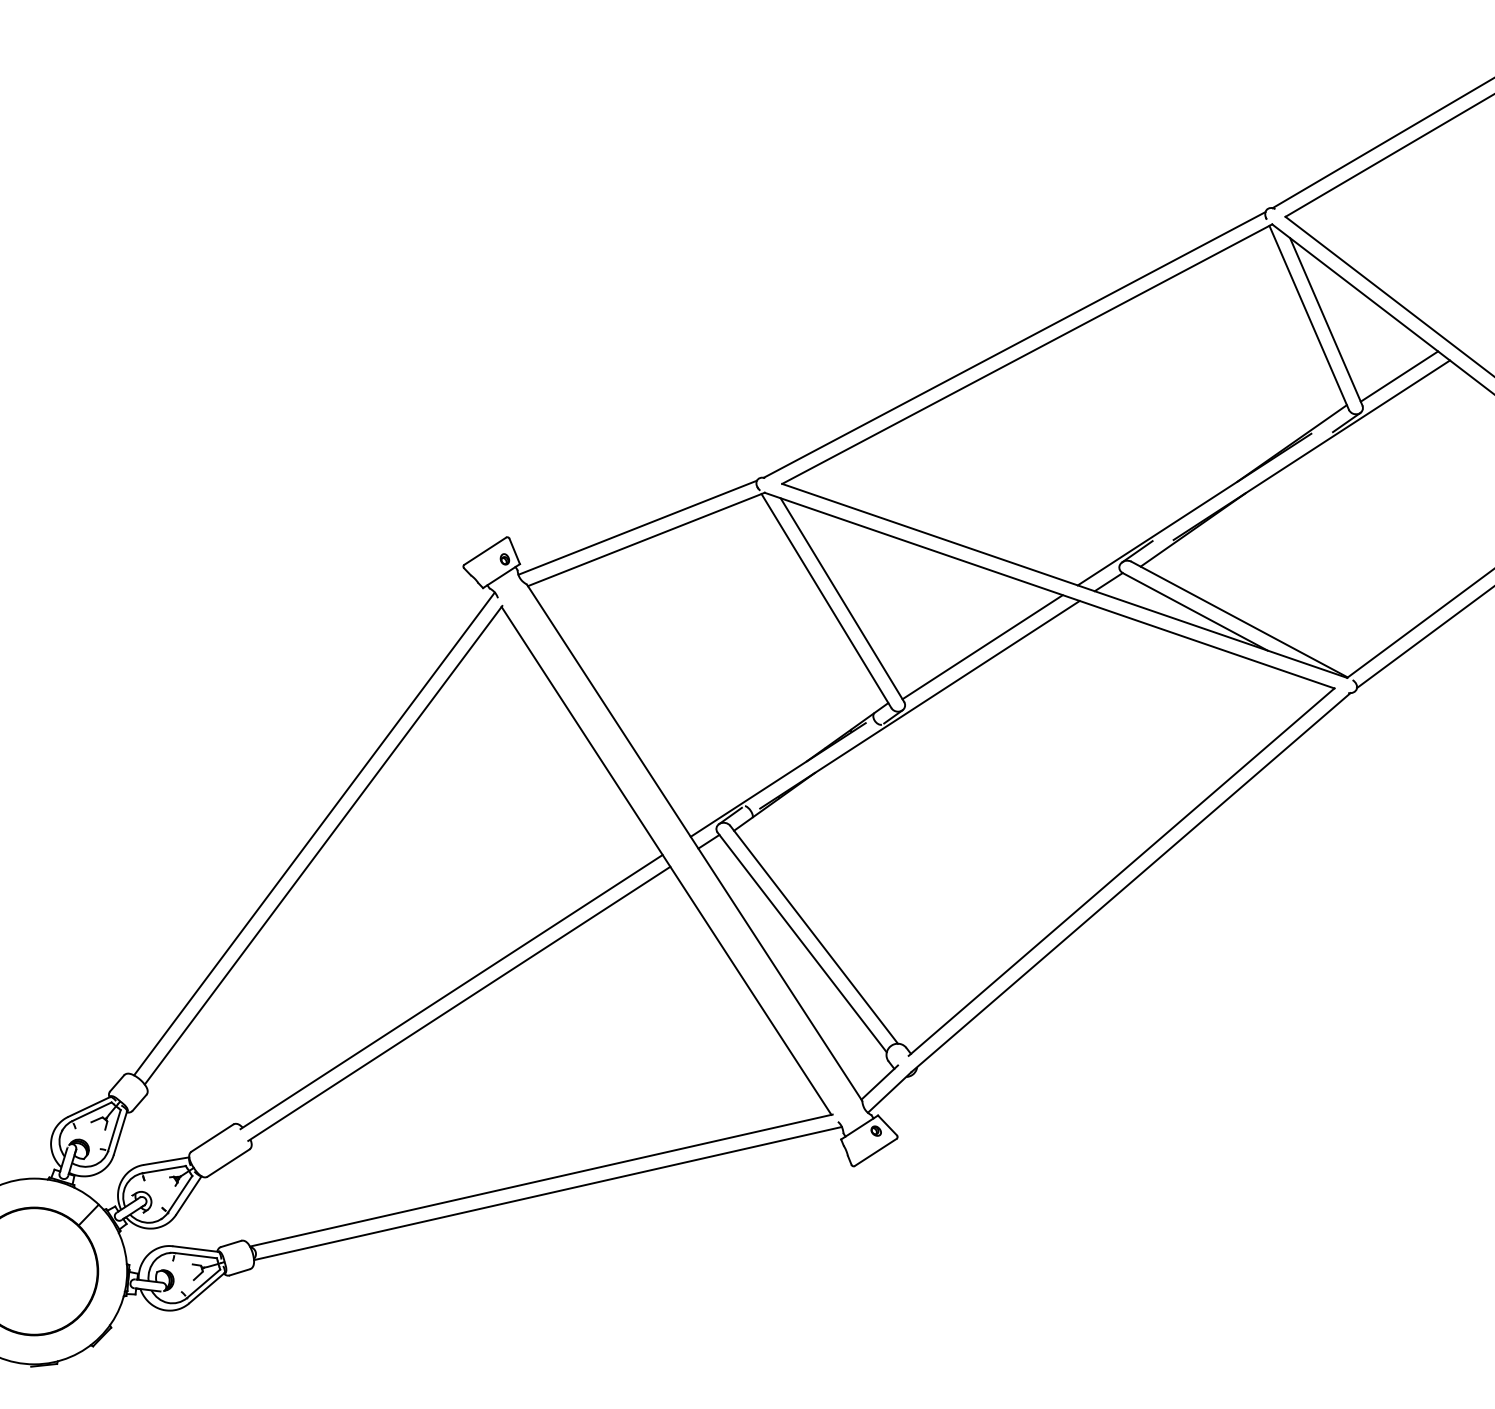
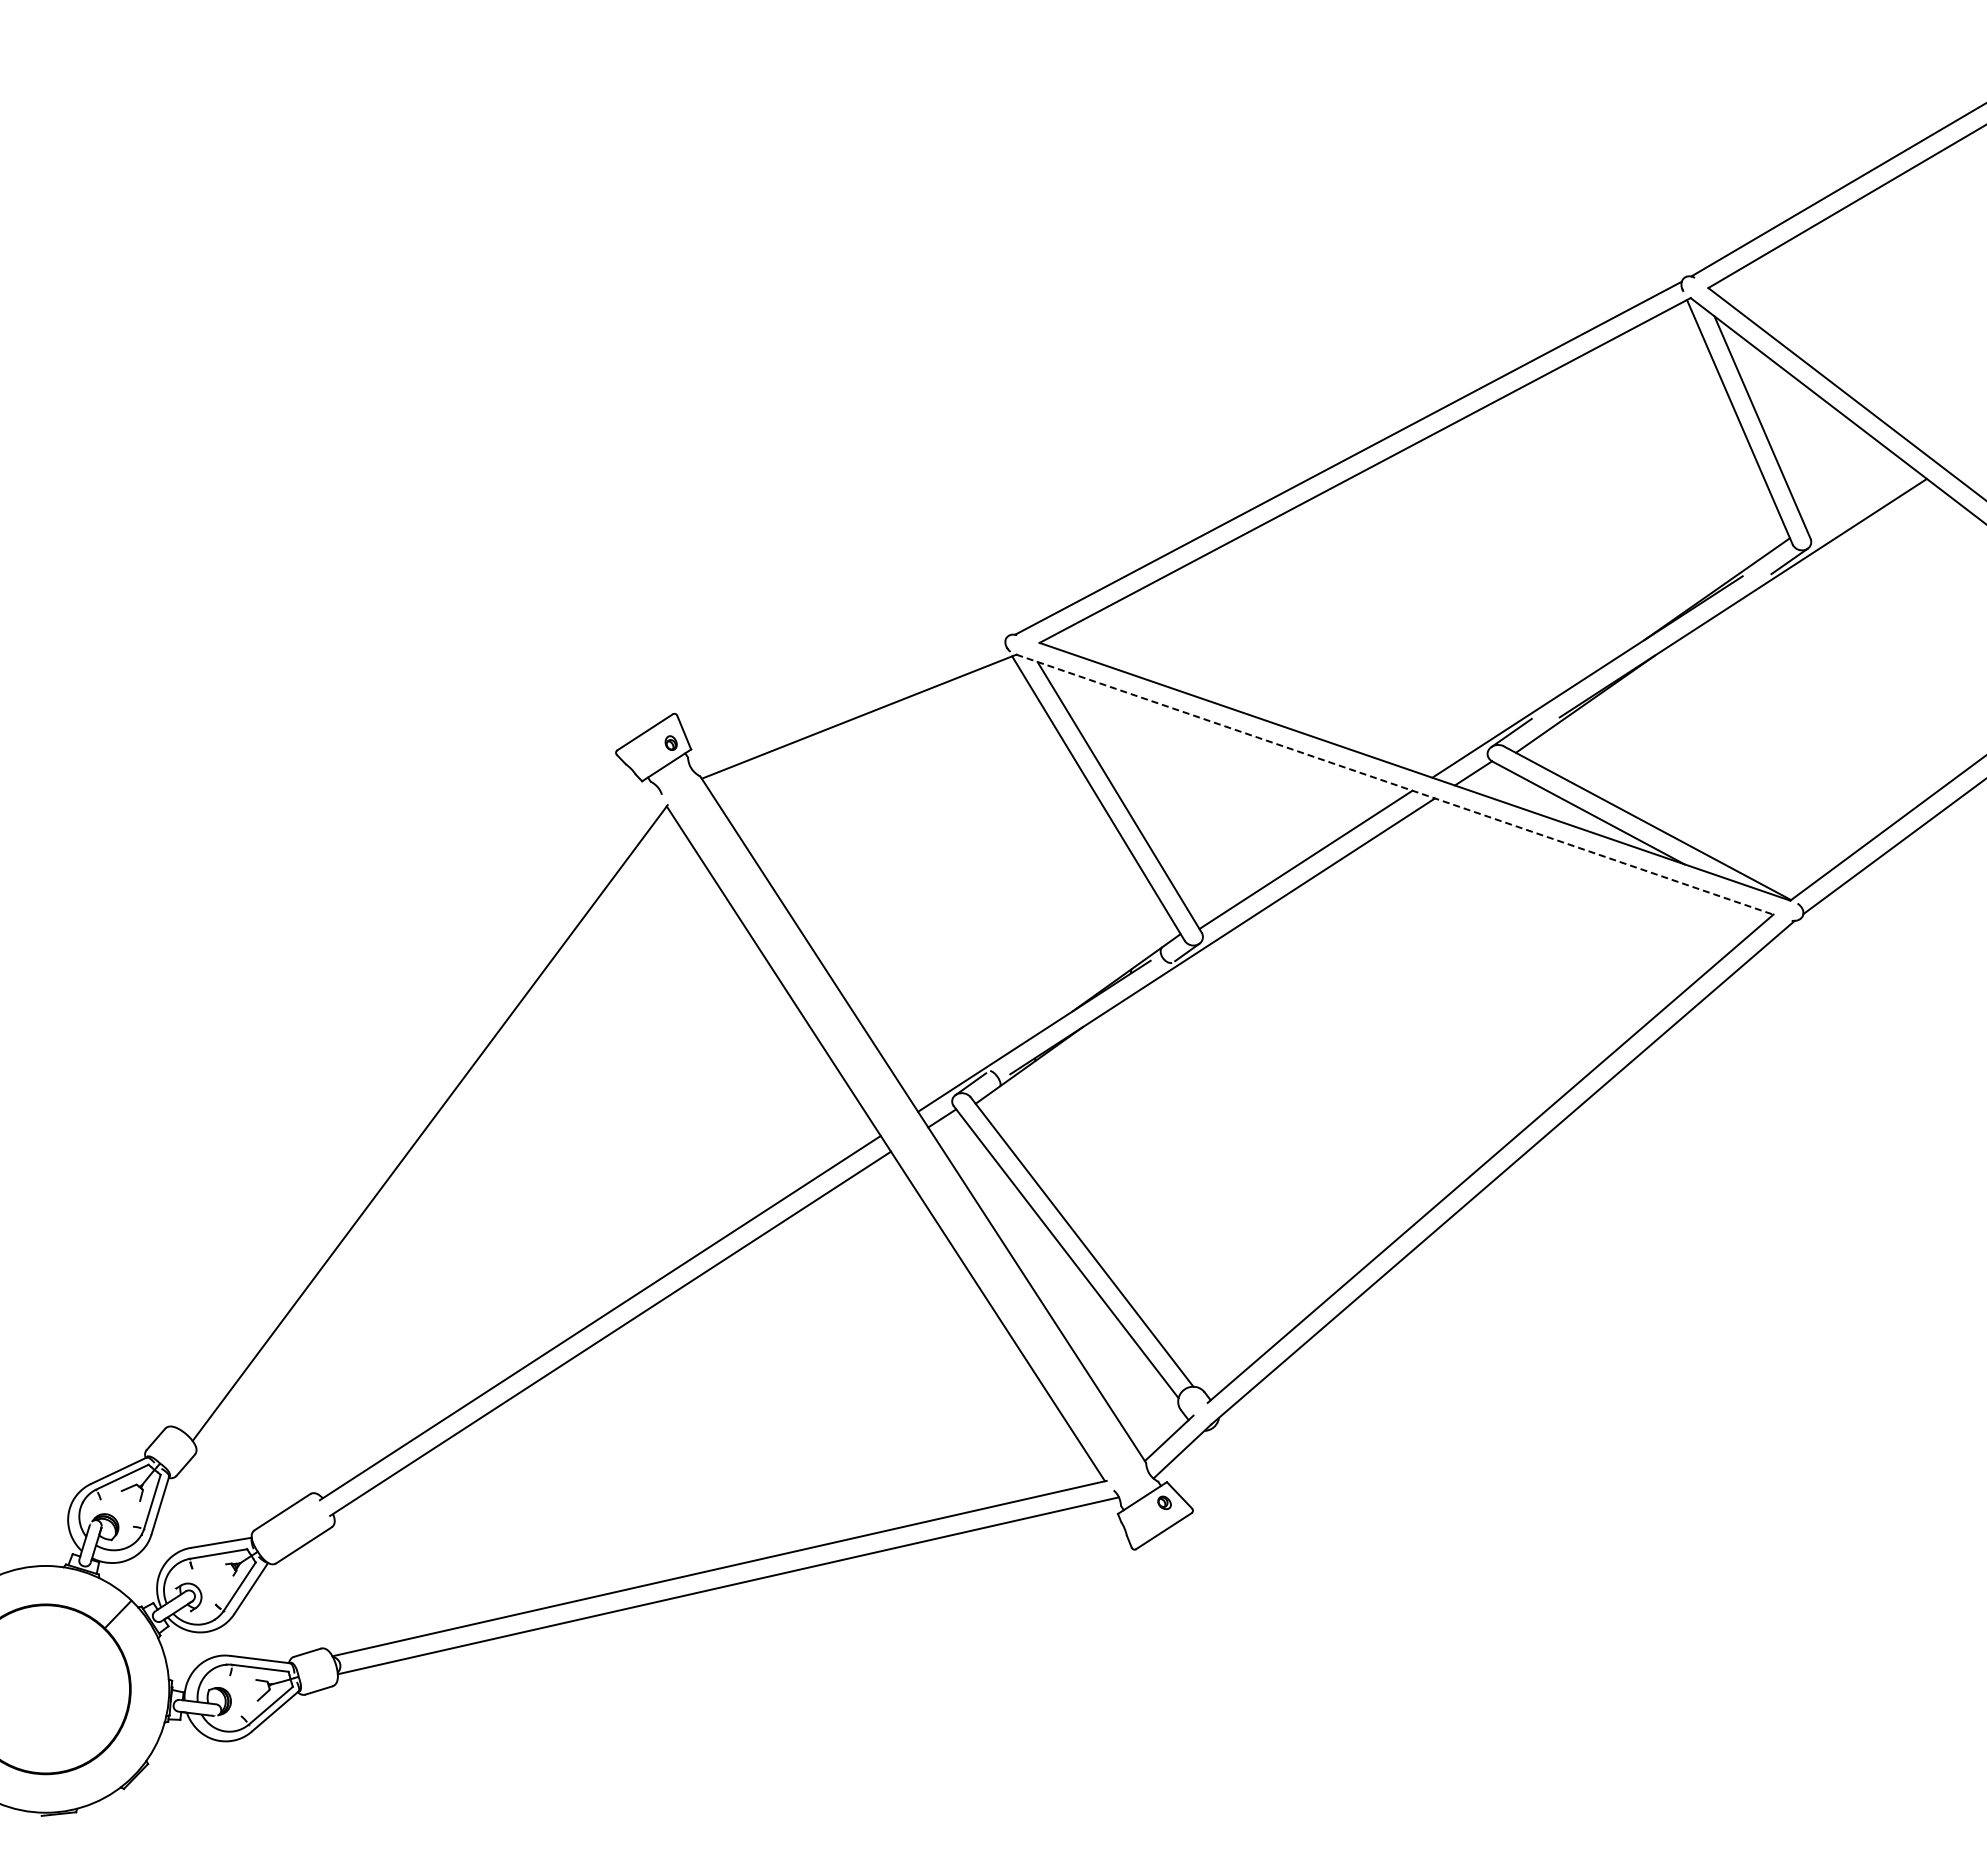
line: (1399, 375) -> (1859, 499), removed
line: (637, 527) -> (847, 700), removed
line: (1050, 590) -> (1395, 784), solid -> dashed
line: (314, 833) -> (417, 1107), removed

